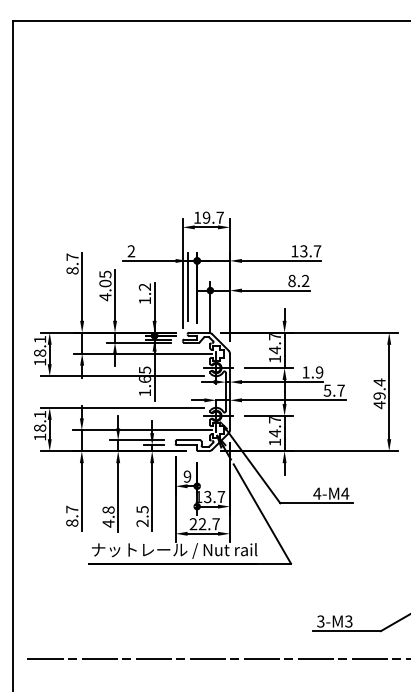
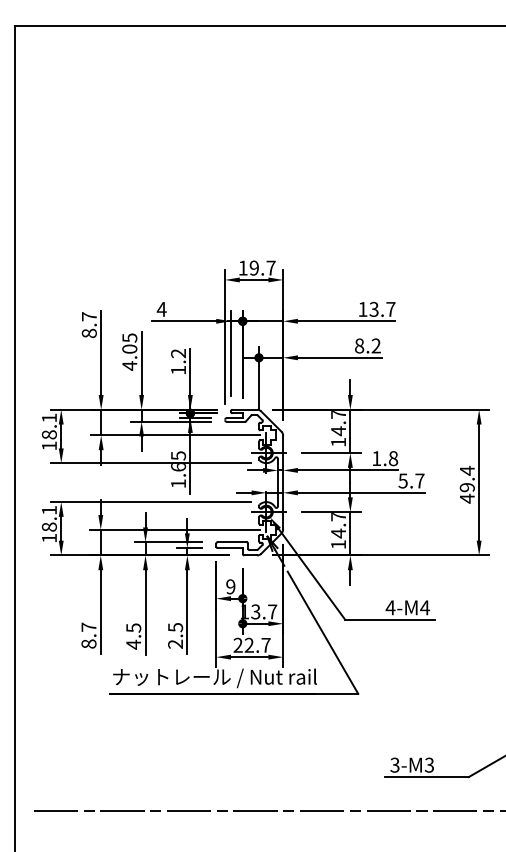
text: (131, 251) -> (161, 309), 2 -> 4
text: (319, 372) -> (393, 458), 1.9 -> 1.8
text: (108, 509) -> (133, 627), 4.8 -> 4.5

